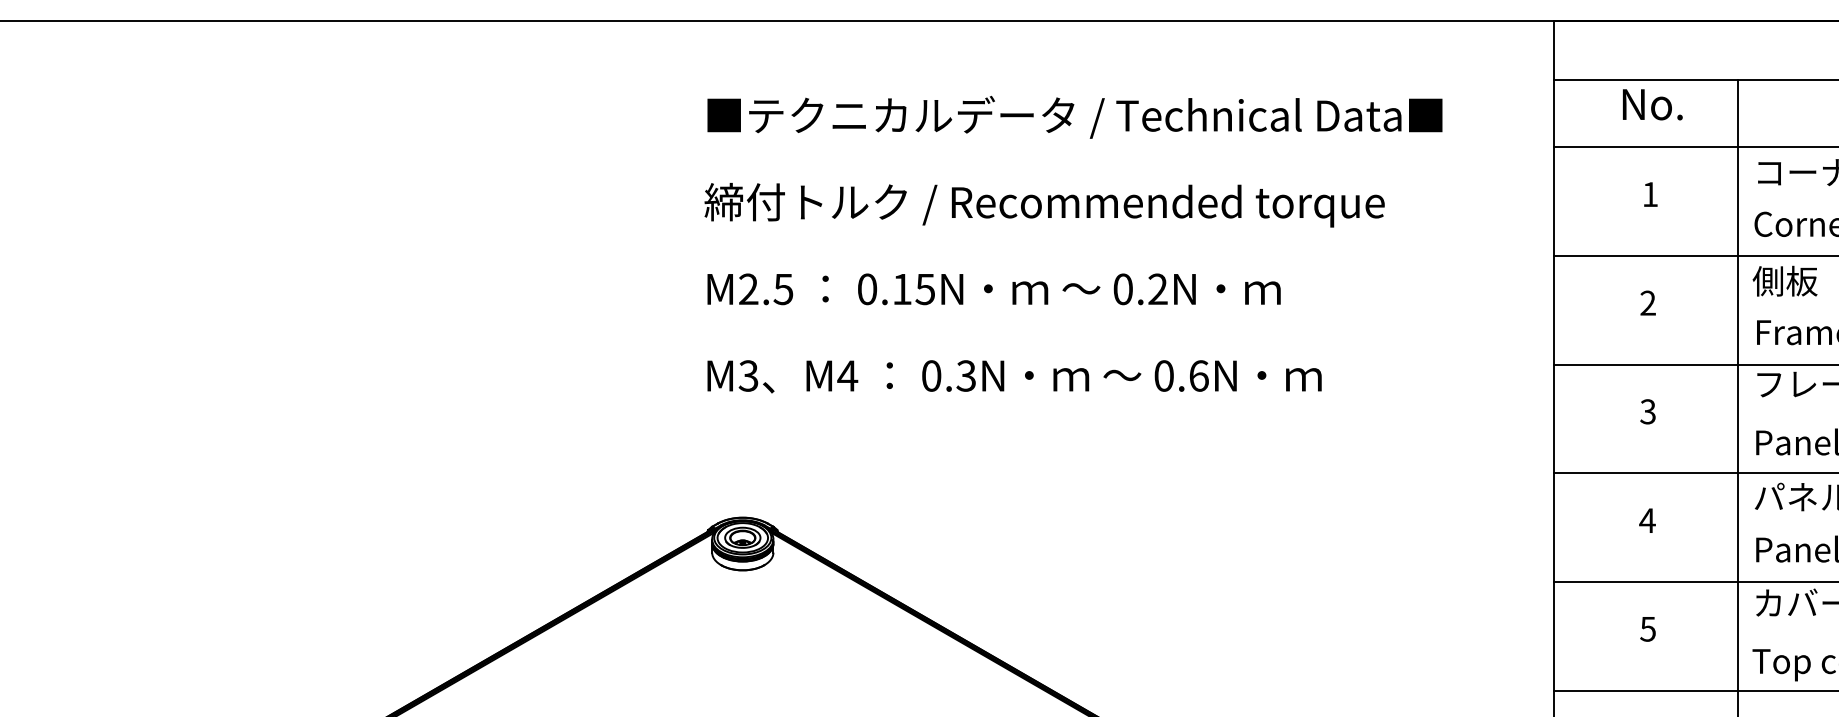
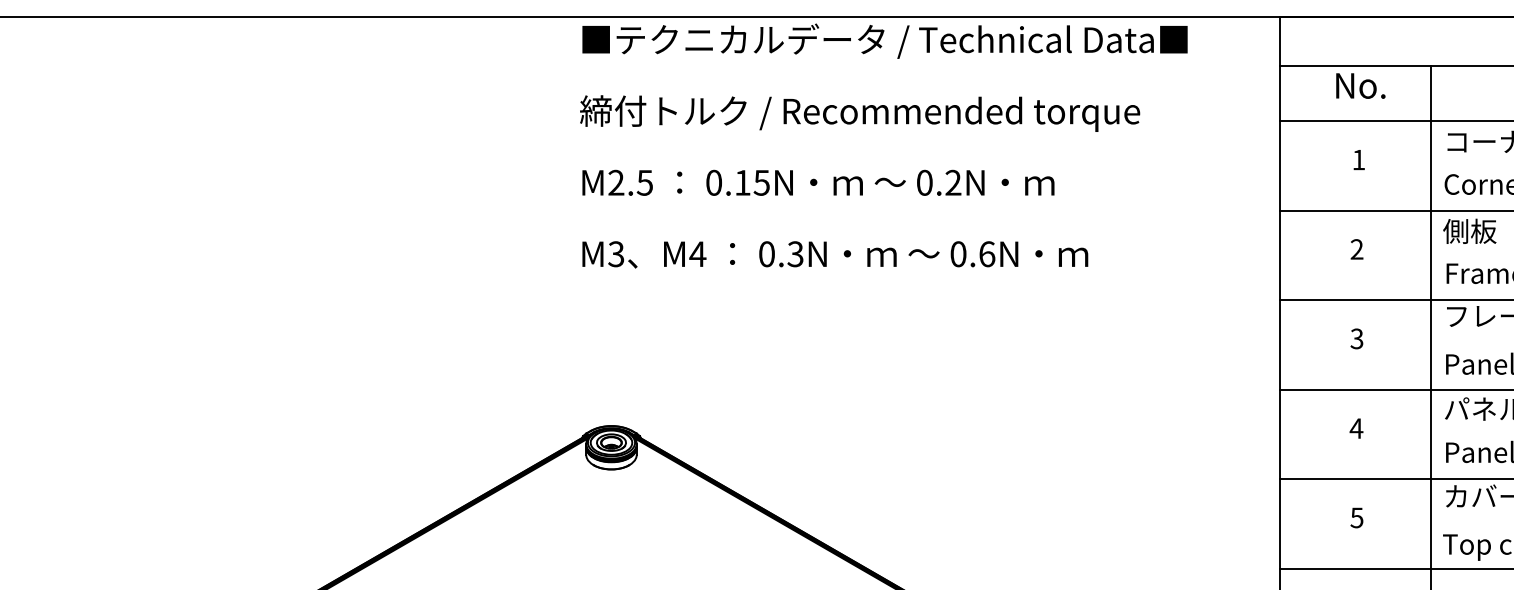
text: (1073, 244) -> (883, 145), moved

